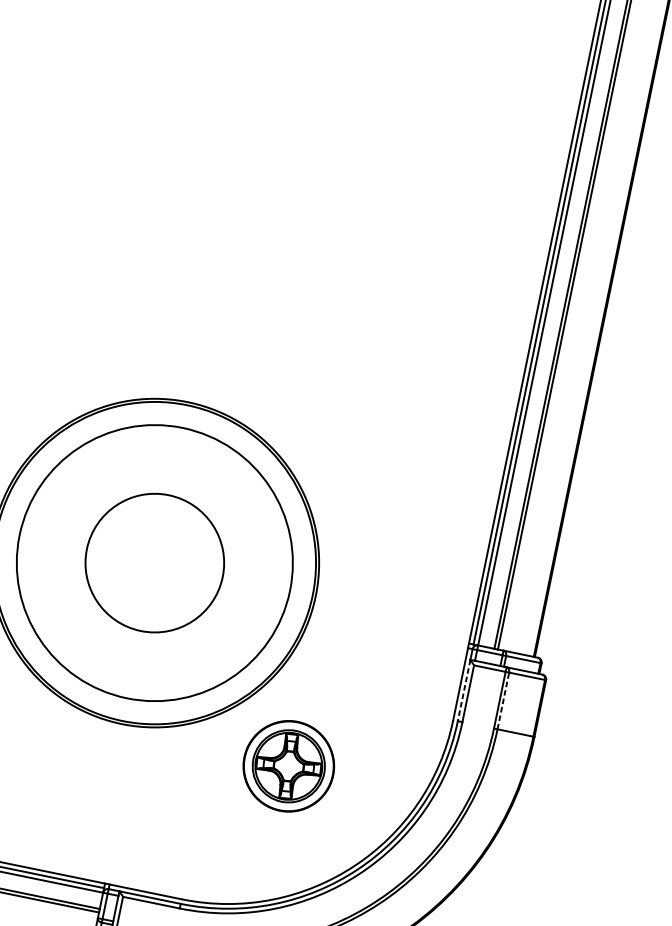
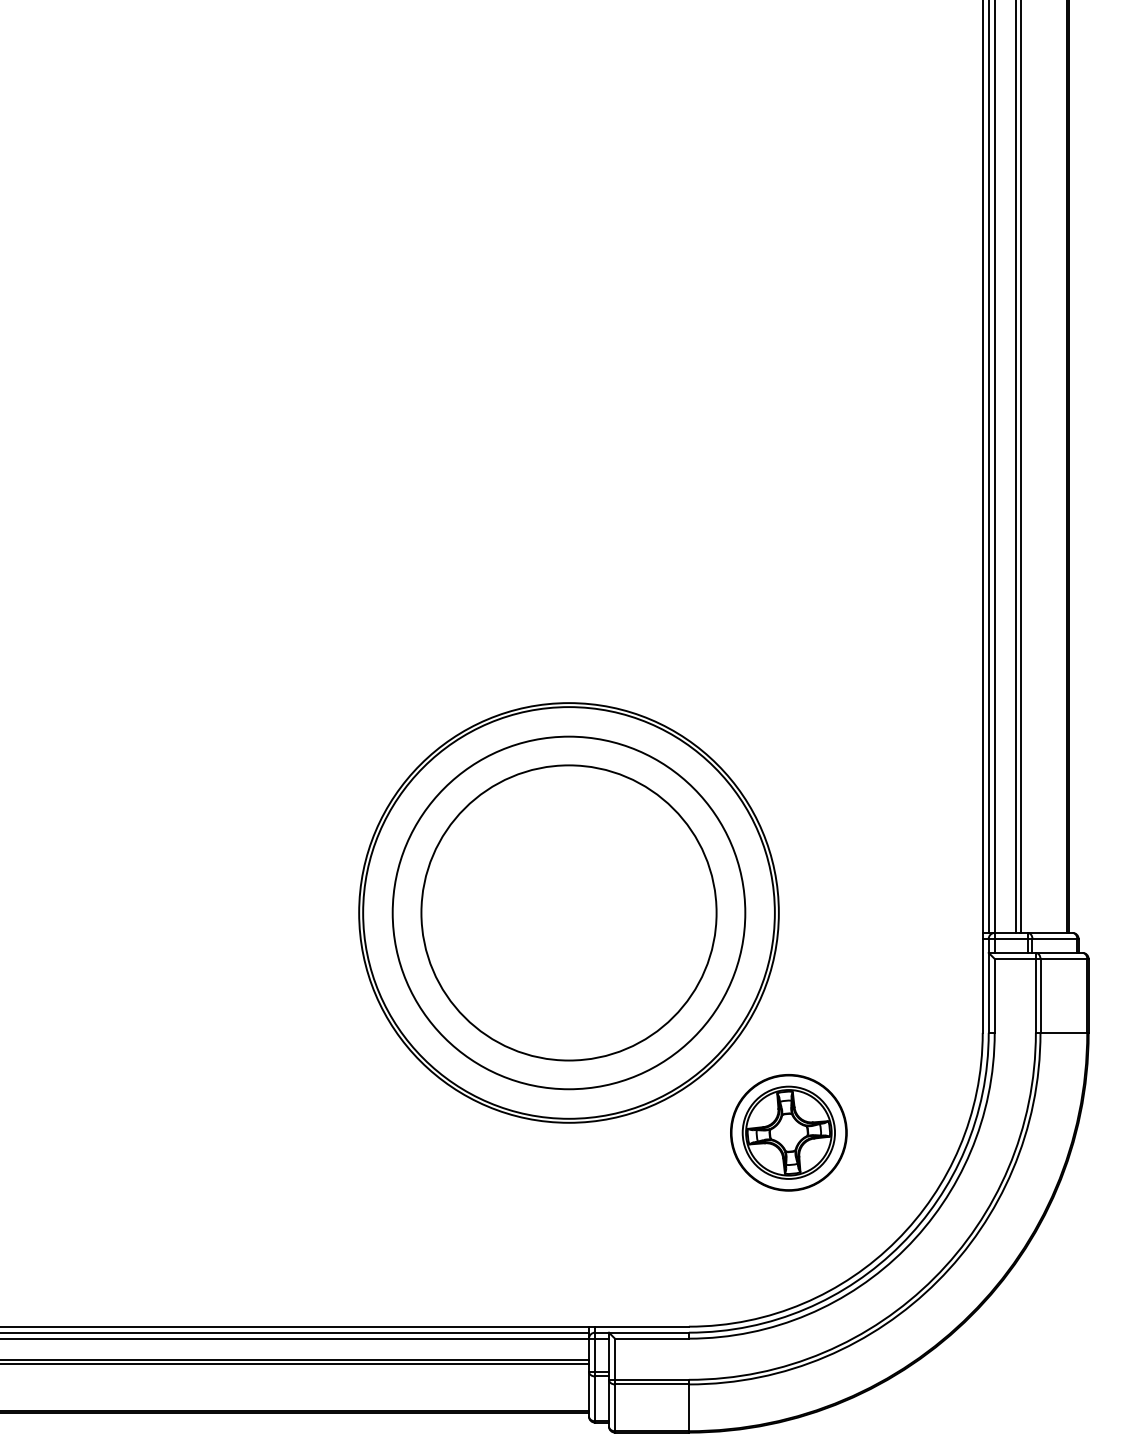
circle: (154, 562) -> (568, 912), size x1.67
line: (464, 690) -> (988, 992), dashed -> solid
line: (503, 700) -> (1040, 995), dashed -> solid

